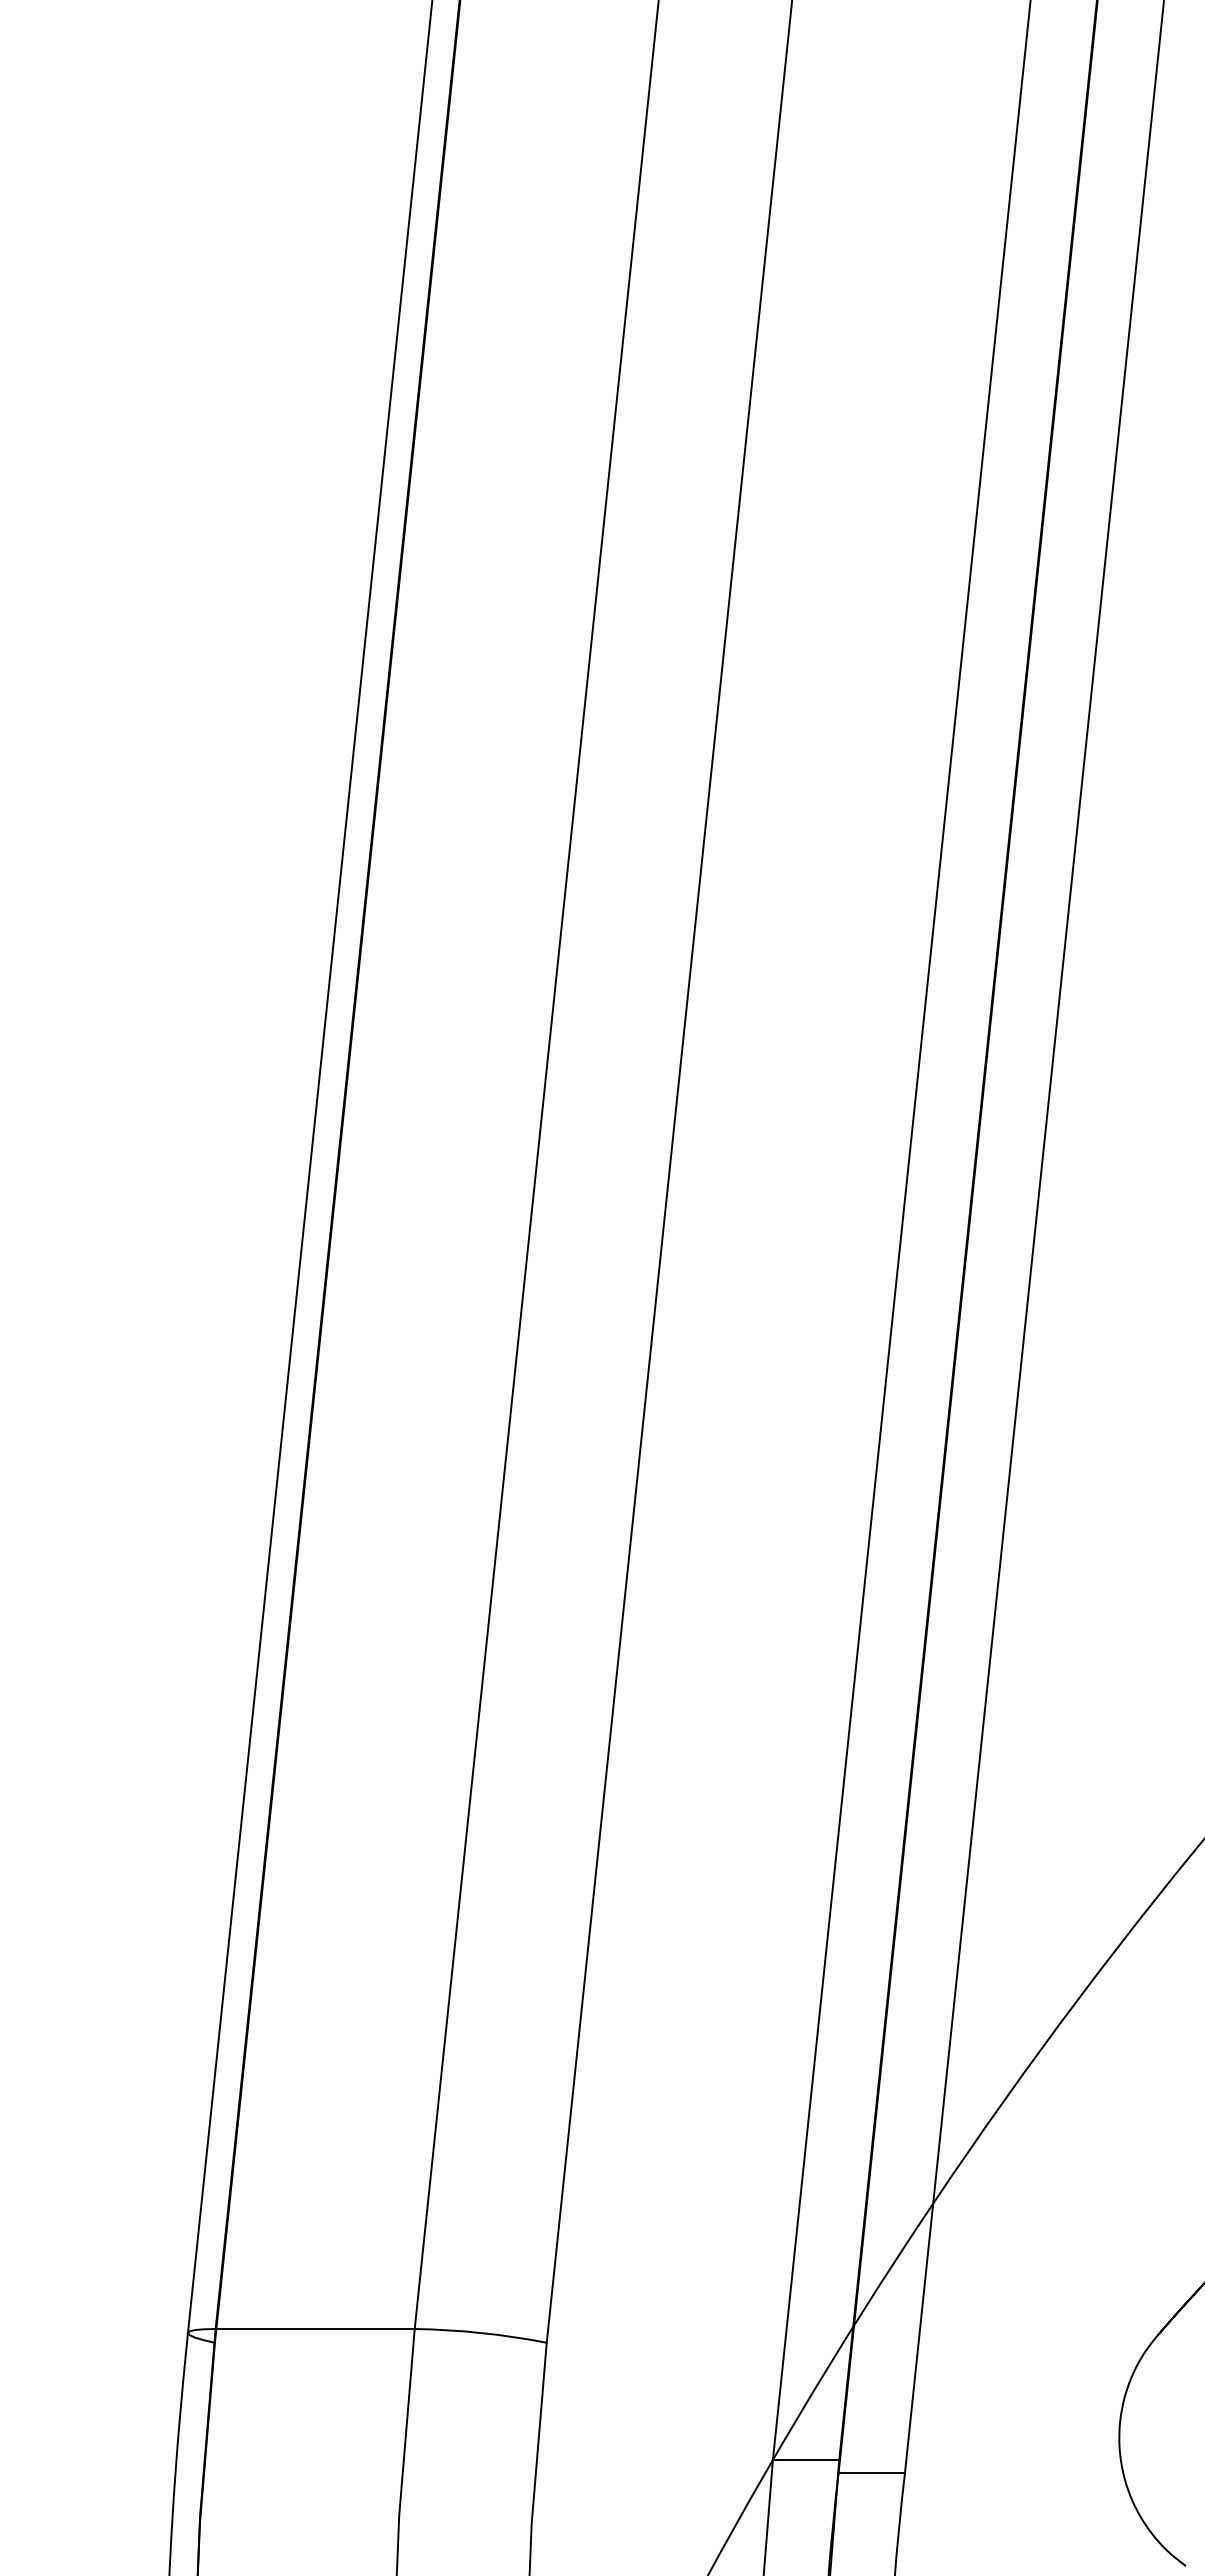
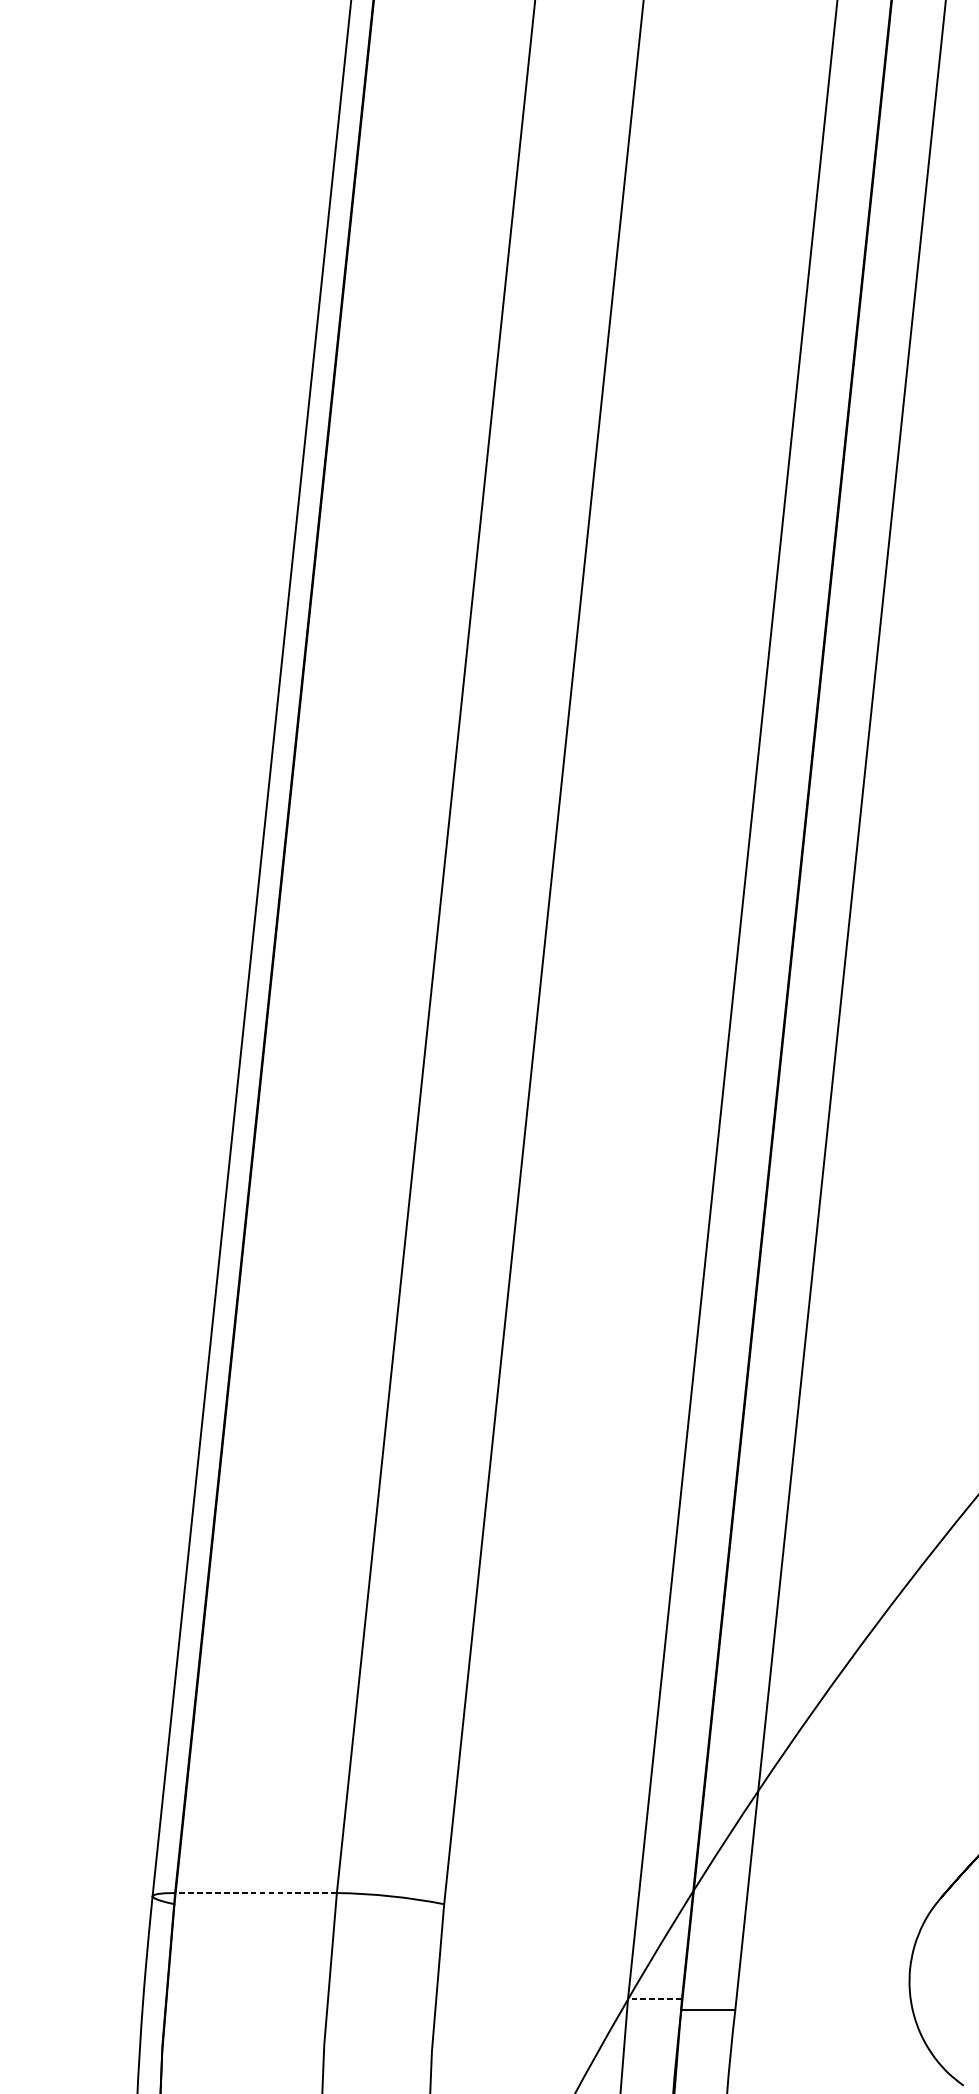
line: (315, 2329) -> (256, 1893), solid -> dashed
line: (805, 2459) -> (654, 1999), solid -> dashed

